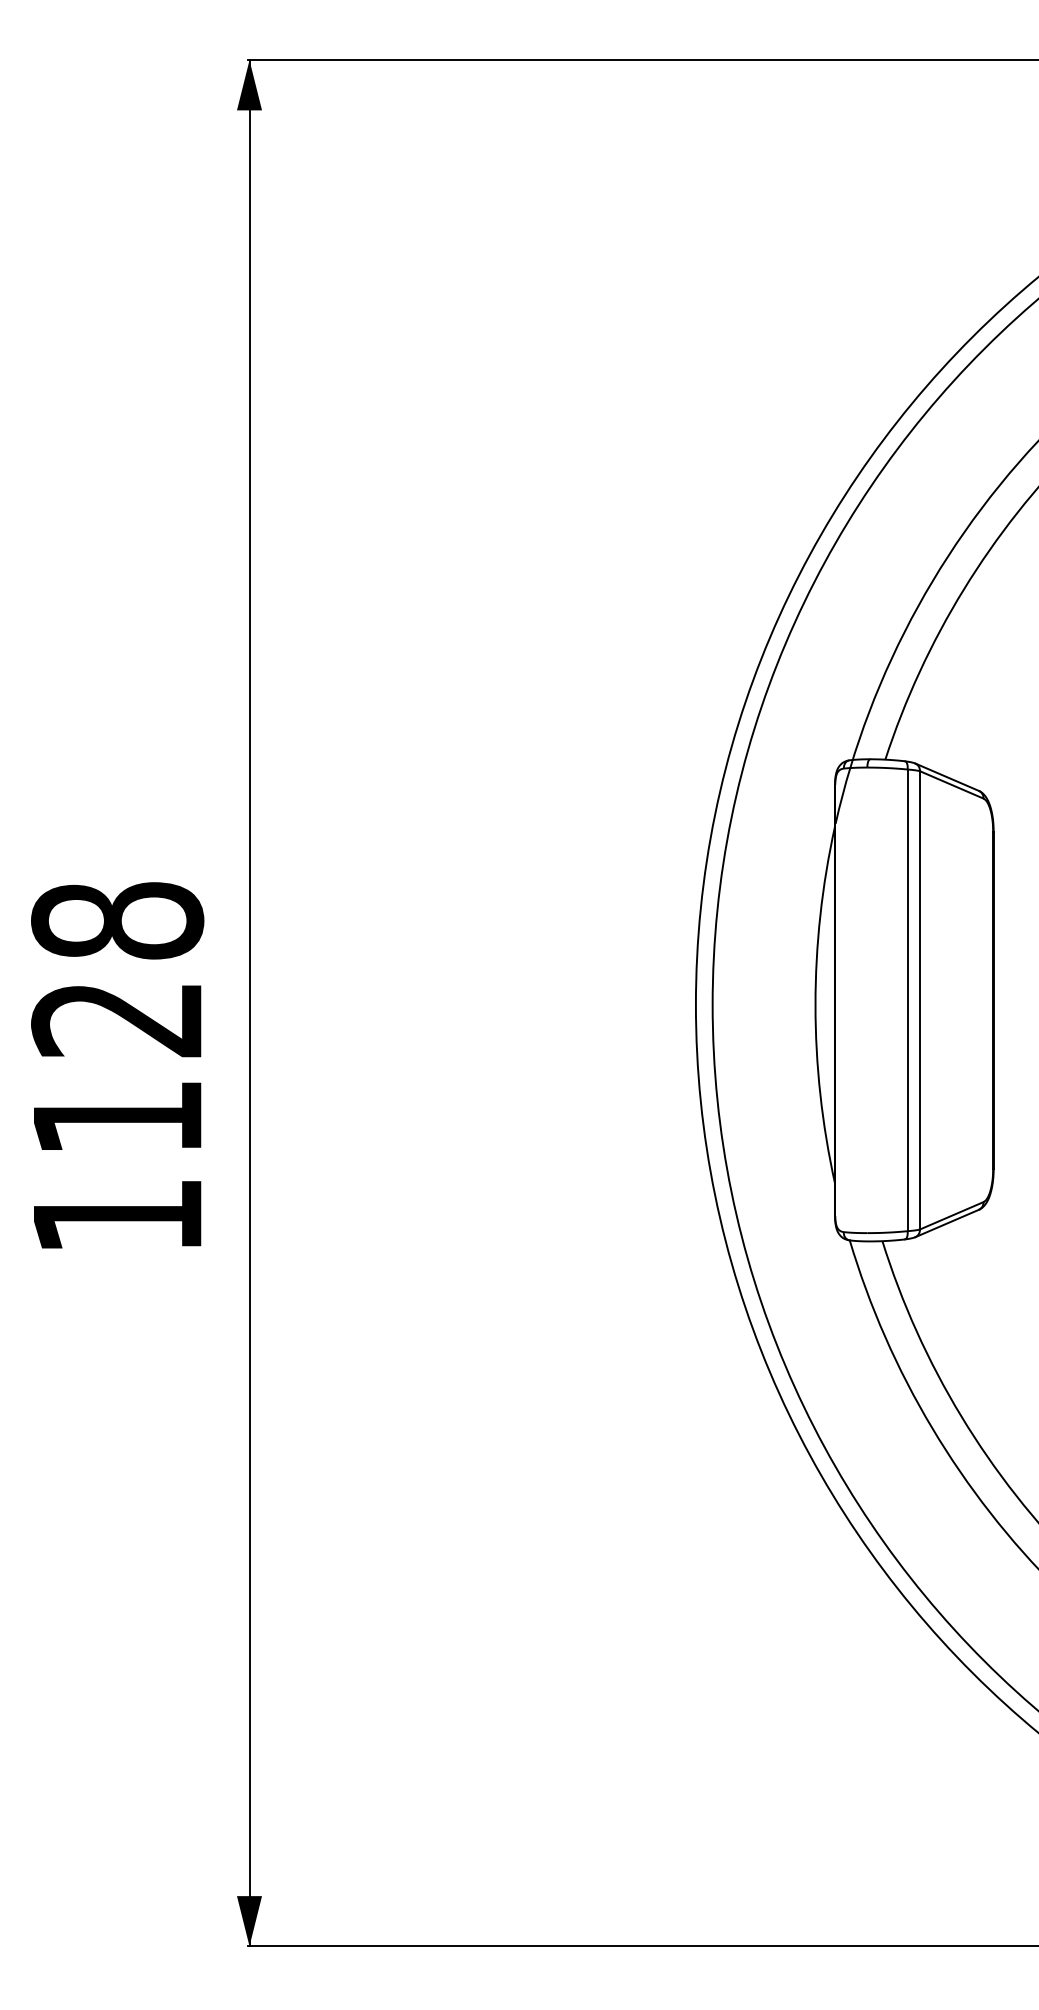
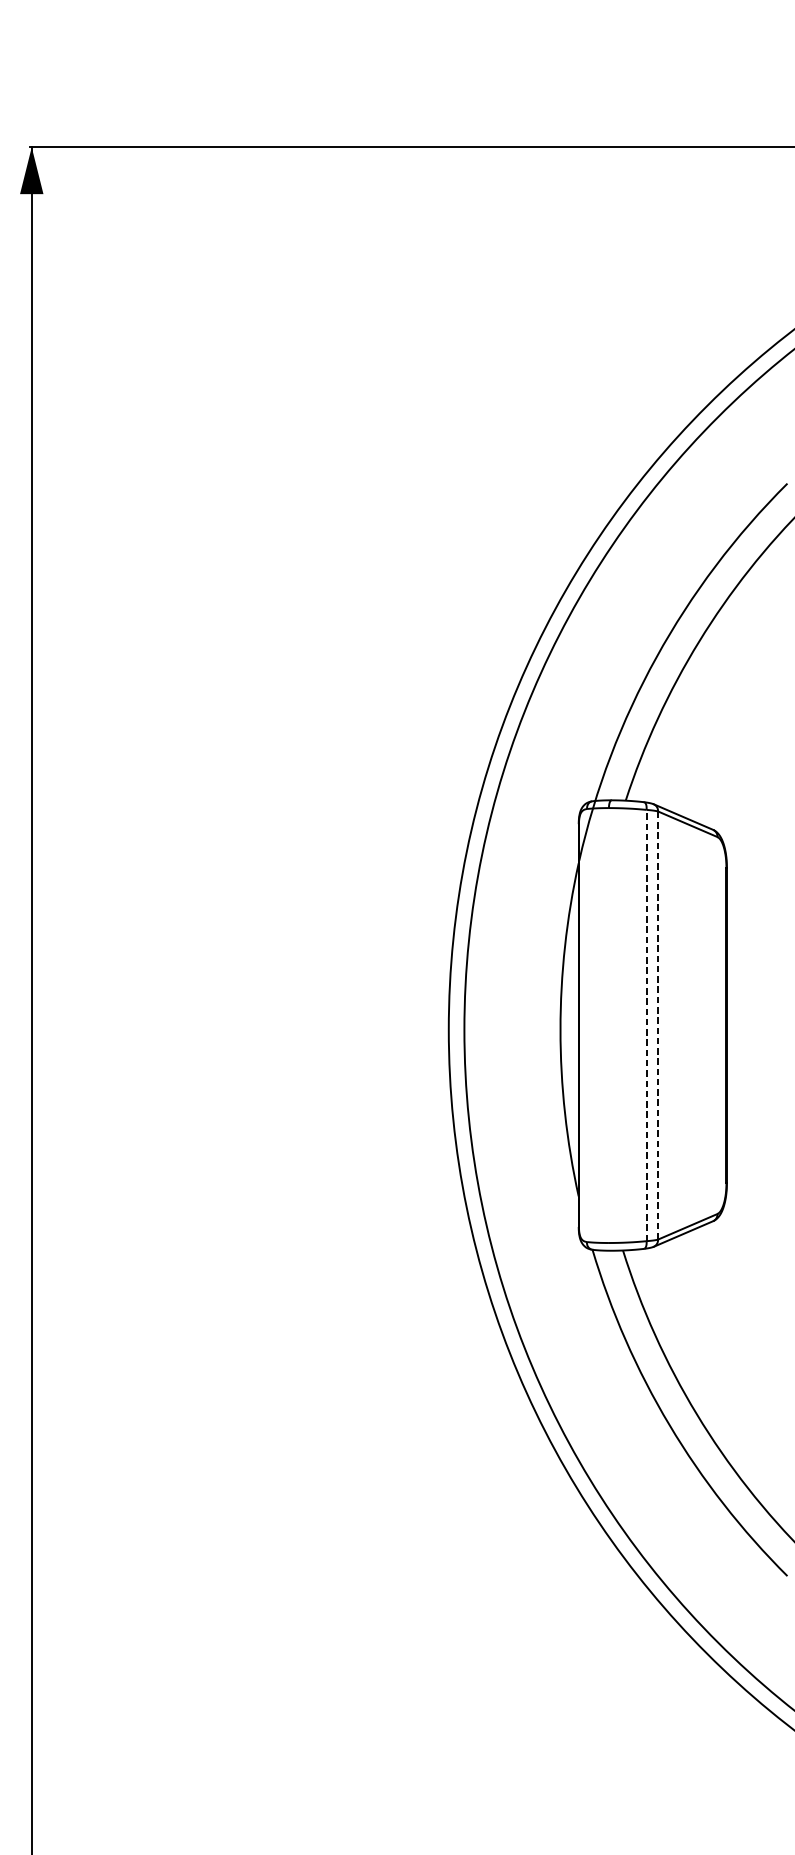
line: (919, 999) -> (657, 1024), solid -> dashed
line: (907, 1000) -> (646, 1025), solid -> dashed

